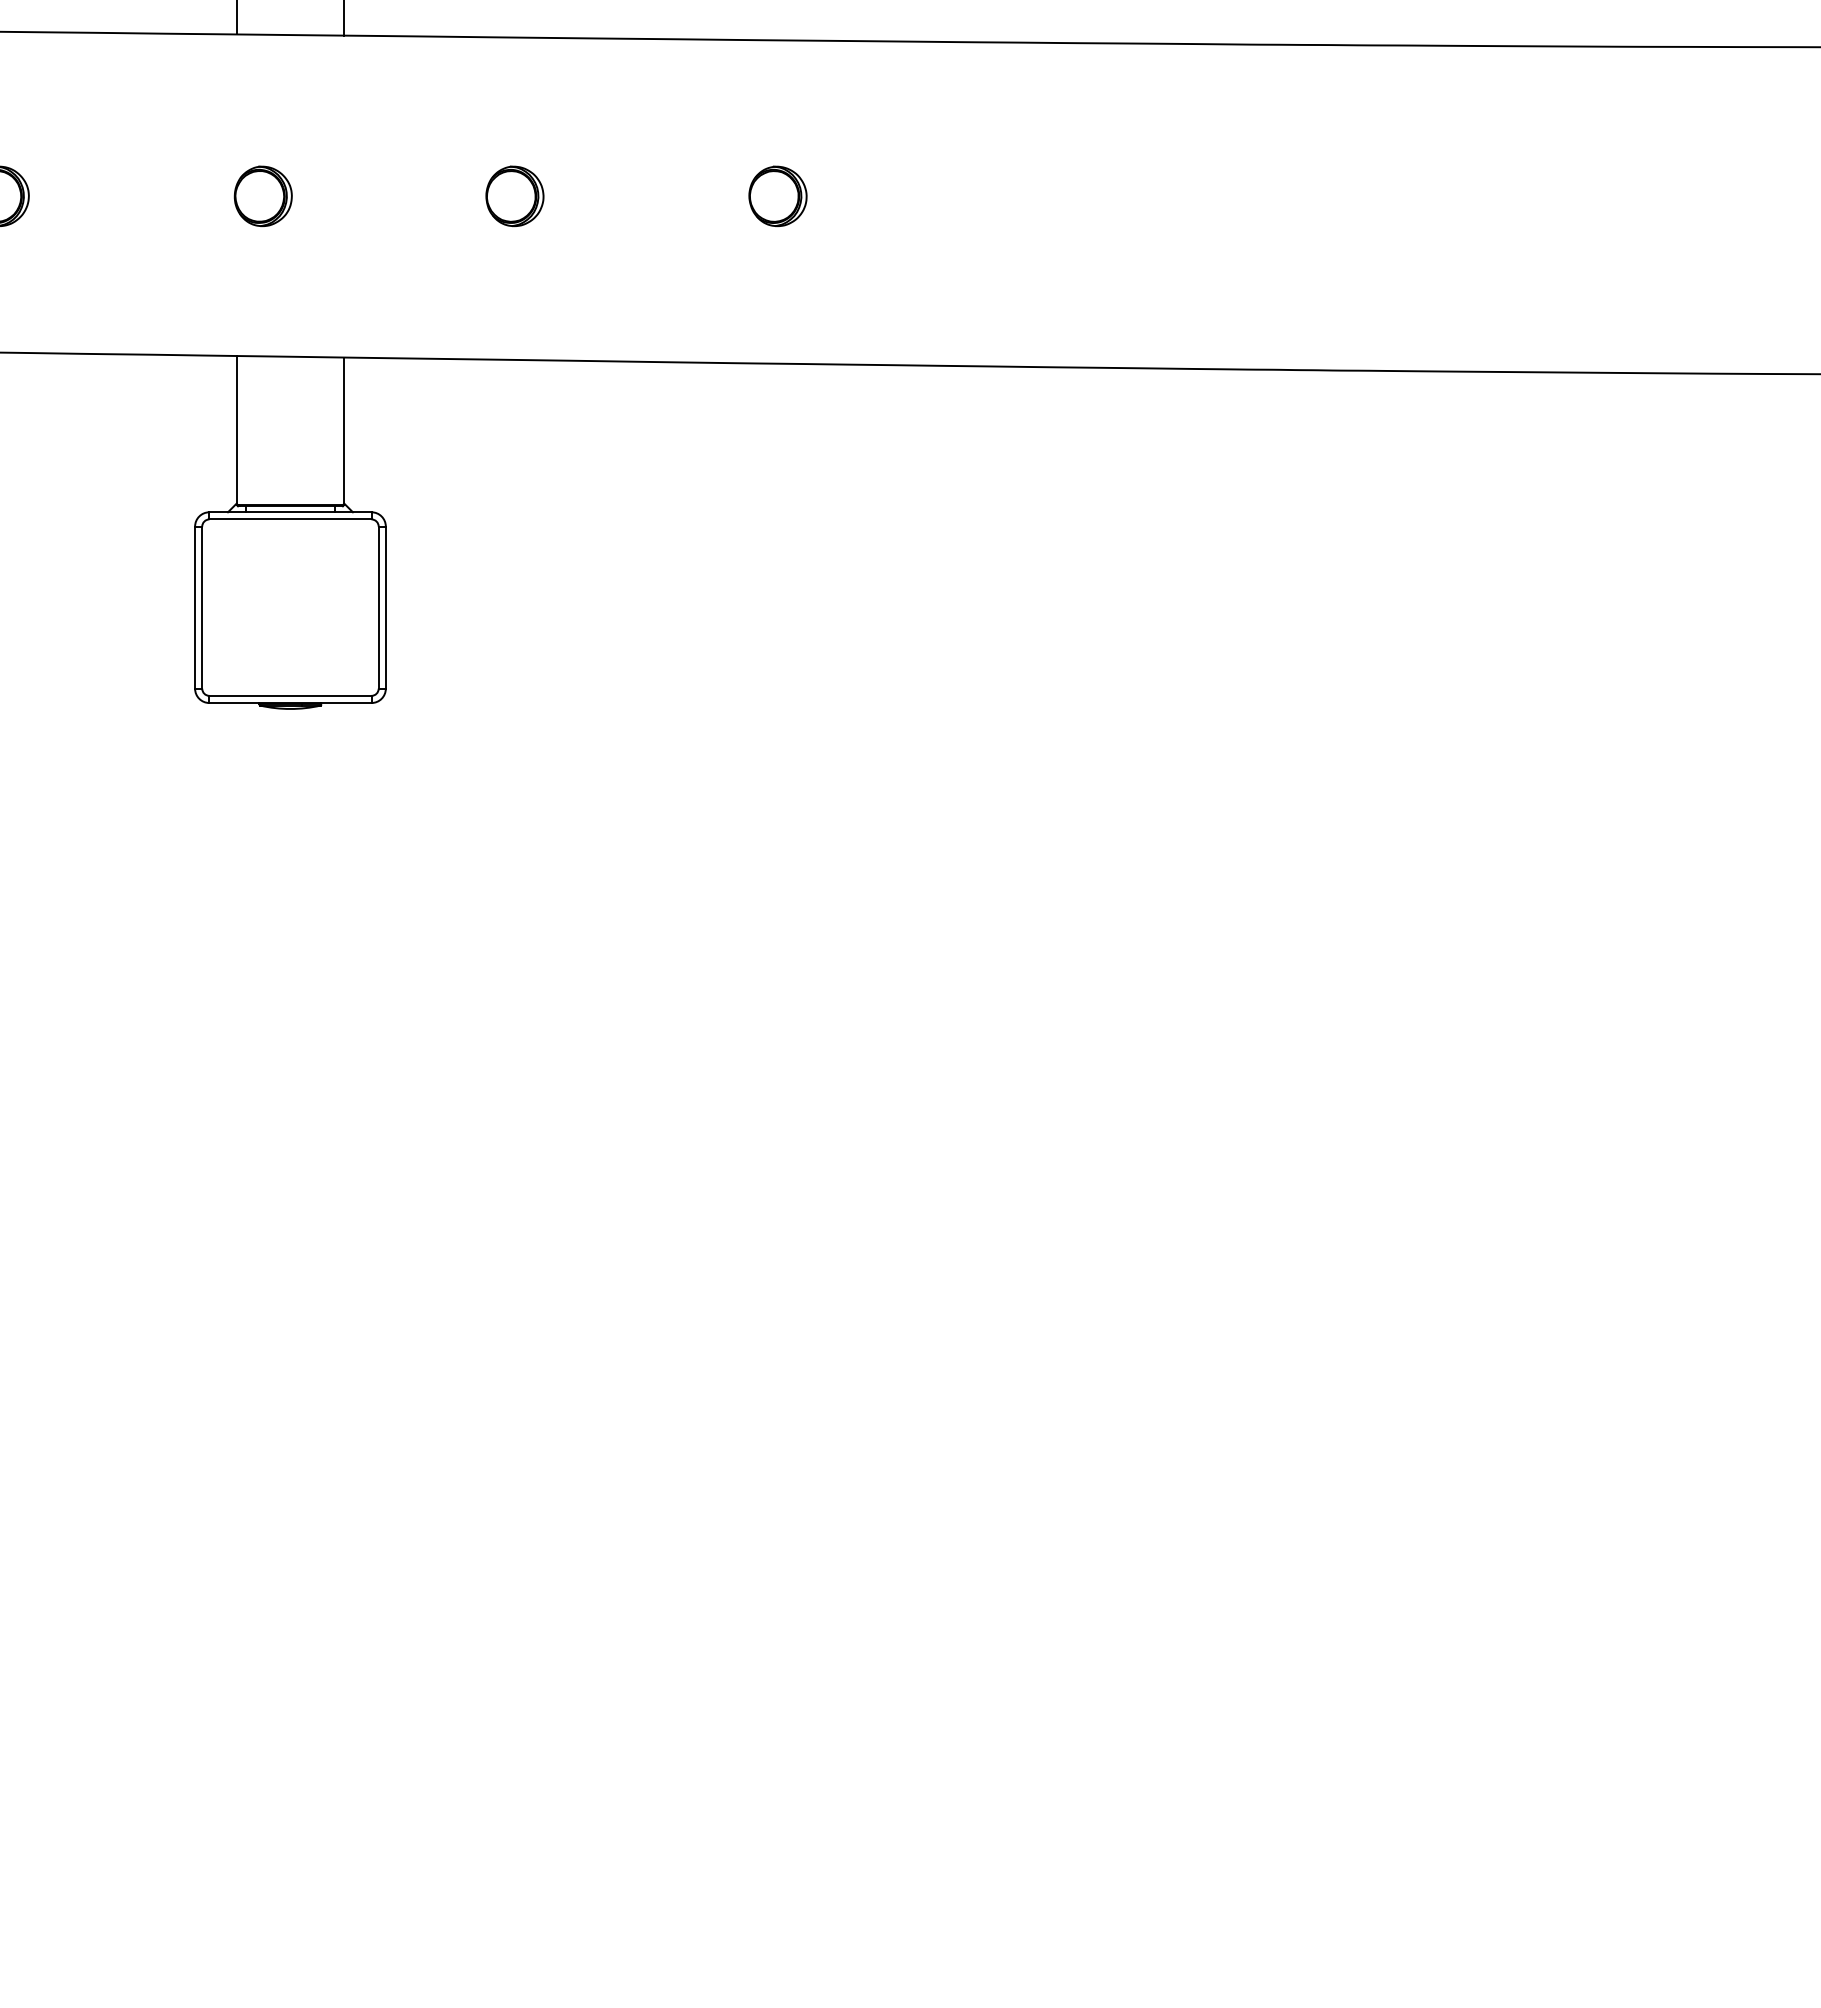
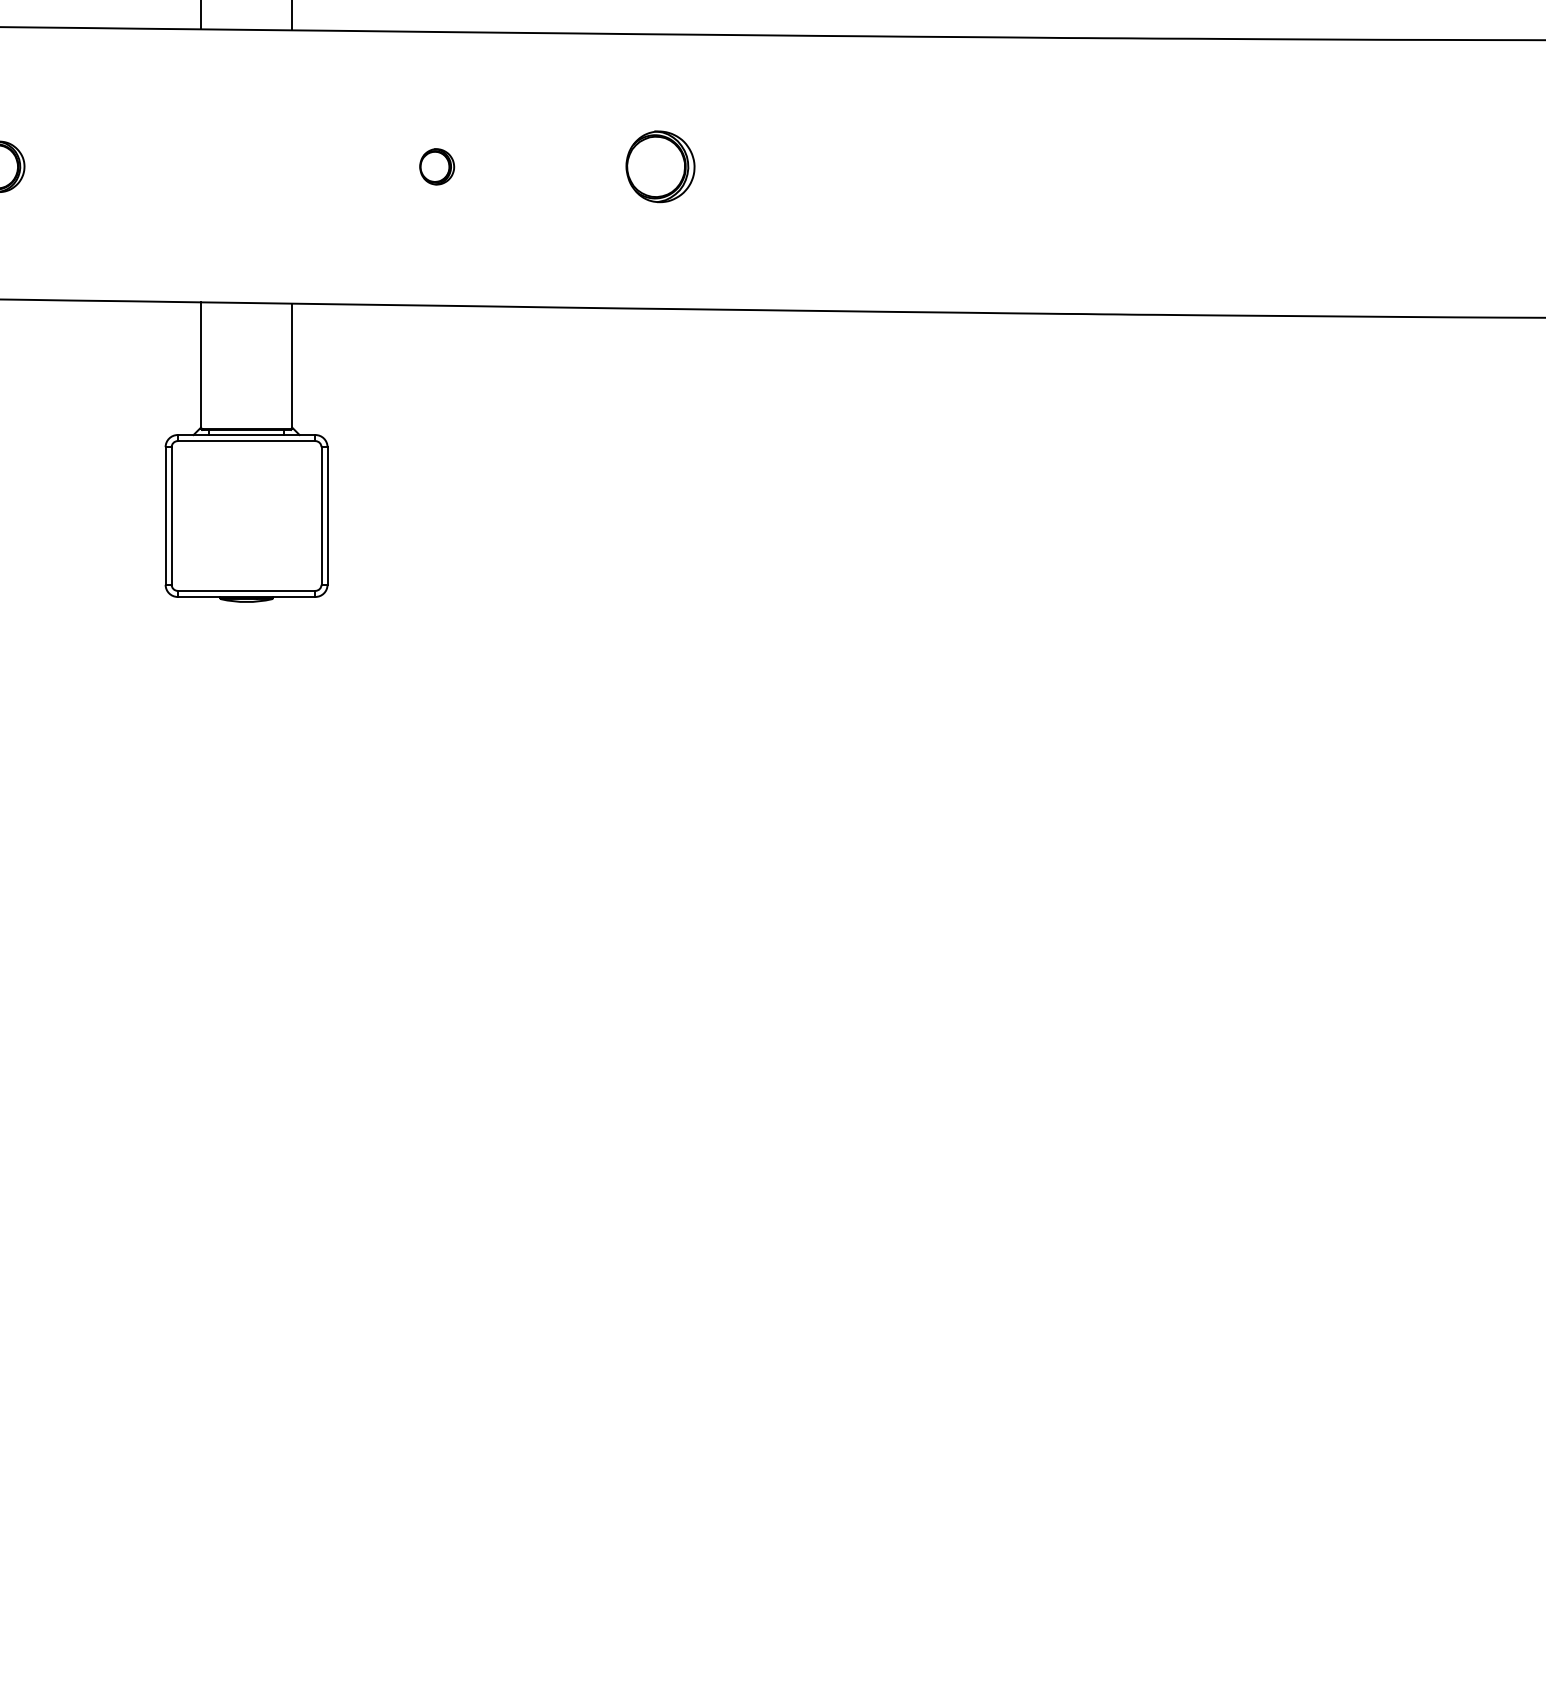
part: (262, 196) -> (222, 166), removed
part: (514, 196) -> (436, 166), size x0.7
part: (777, 196) -> (660, 166), size x1.4

